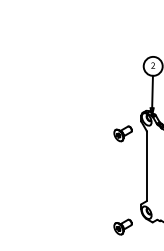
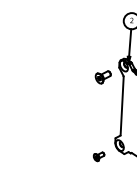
part: (122, 226) -> (98, 156), size x0.7

